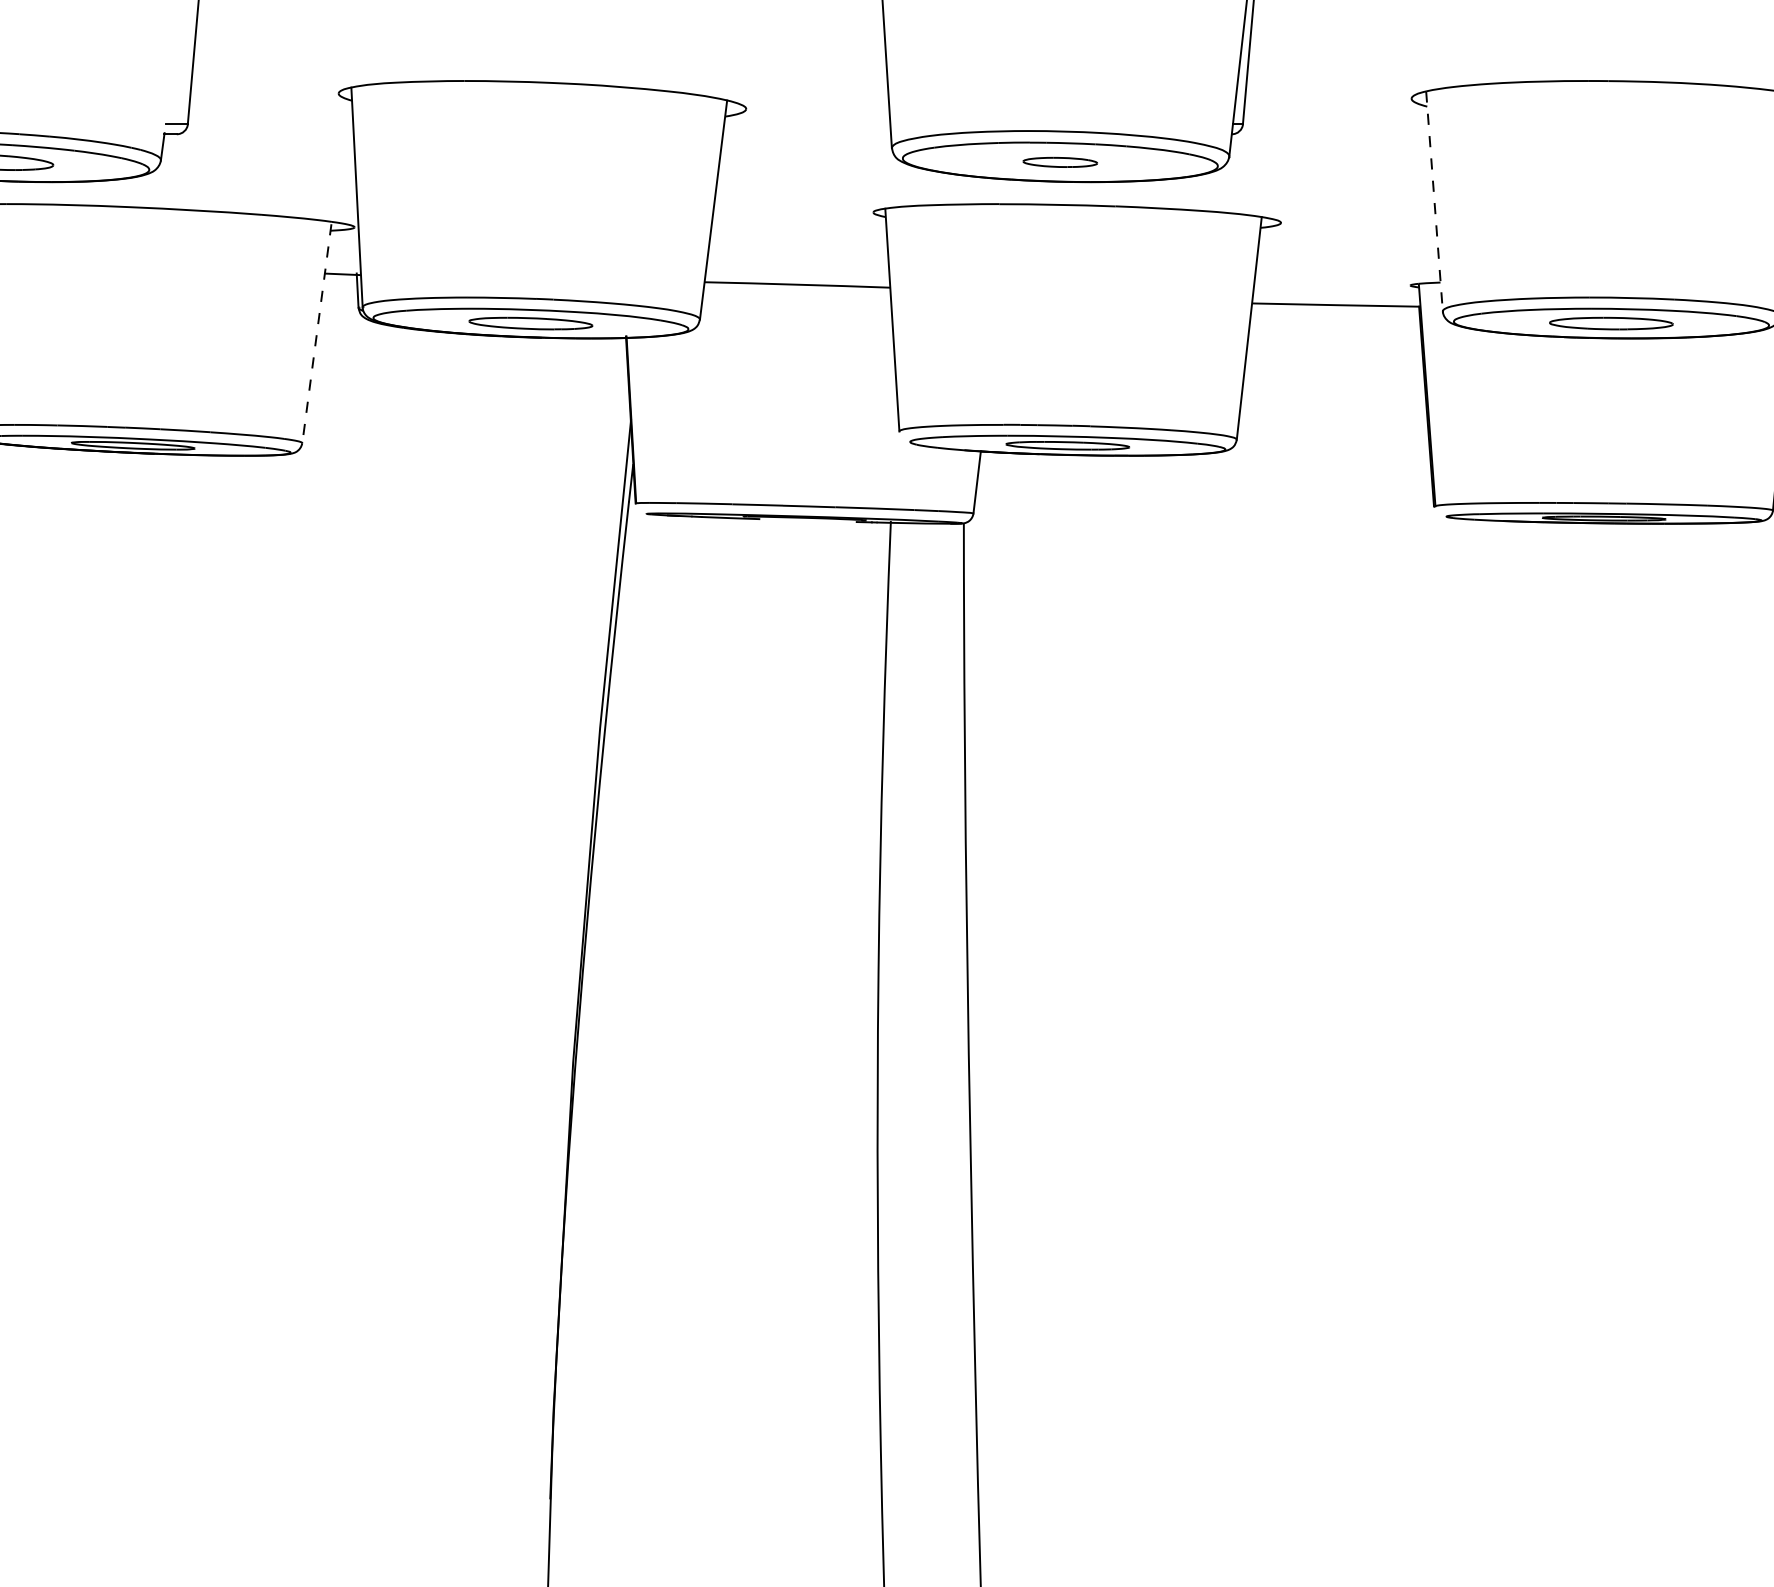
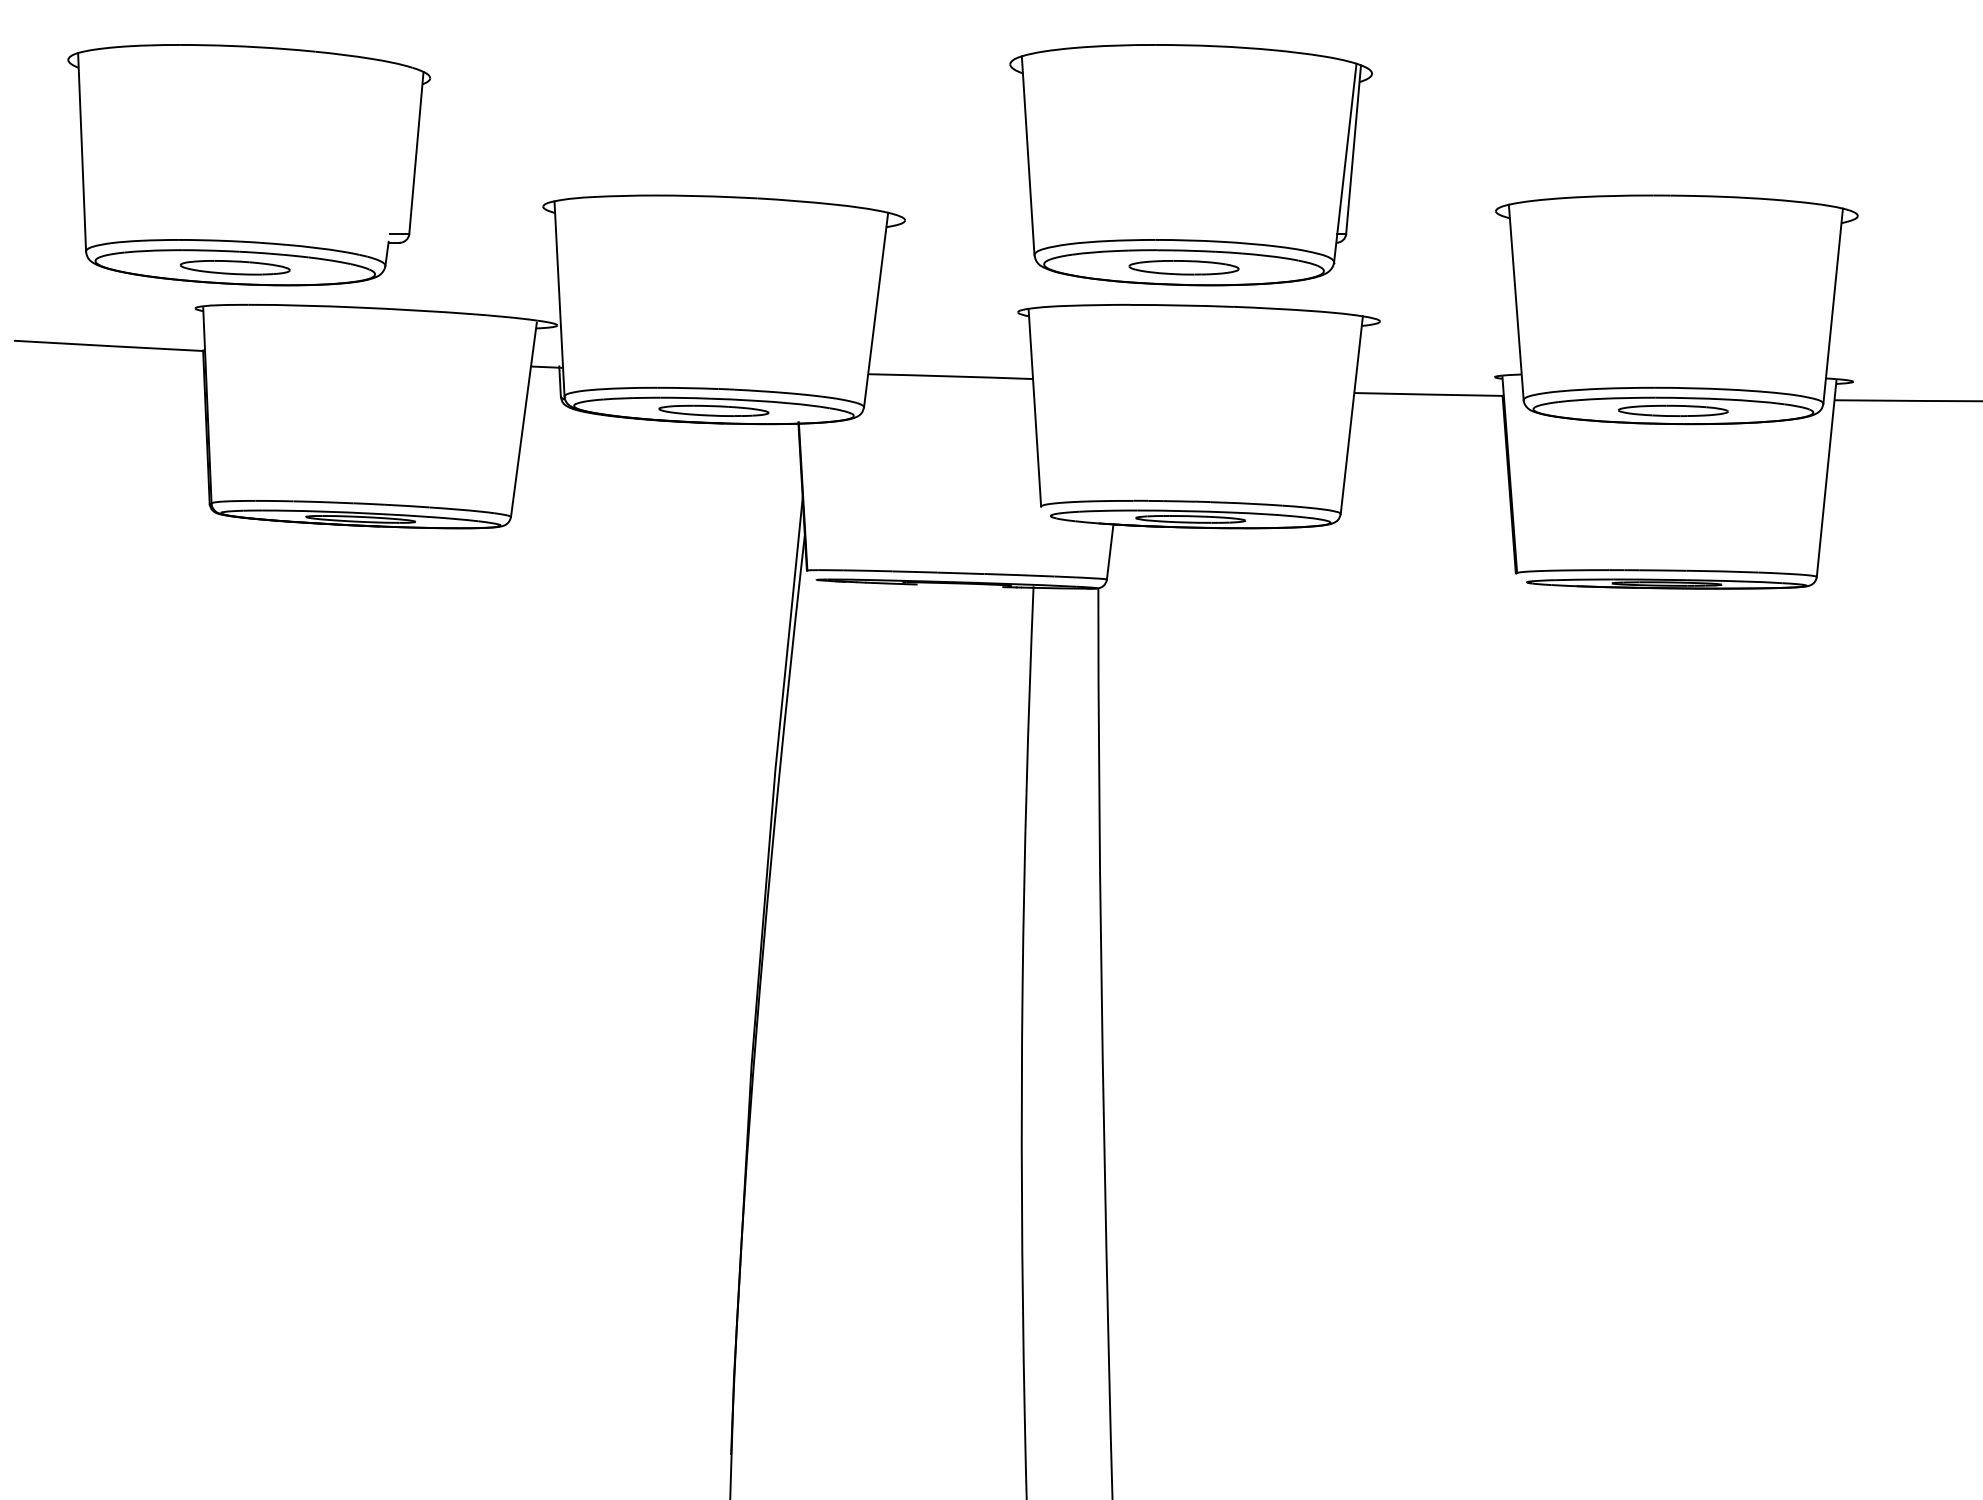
part: (1059, 162) -> (1183, 267), size x1.67
line: (1434, 202) -> (1516, 303), dashed -> solid
line: (316, 334) -> (523, 420), dashed -> solid

